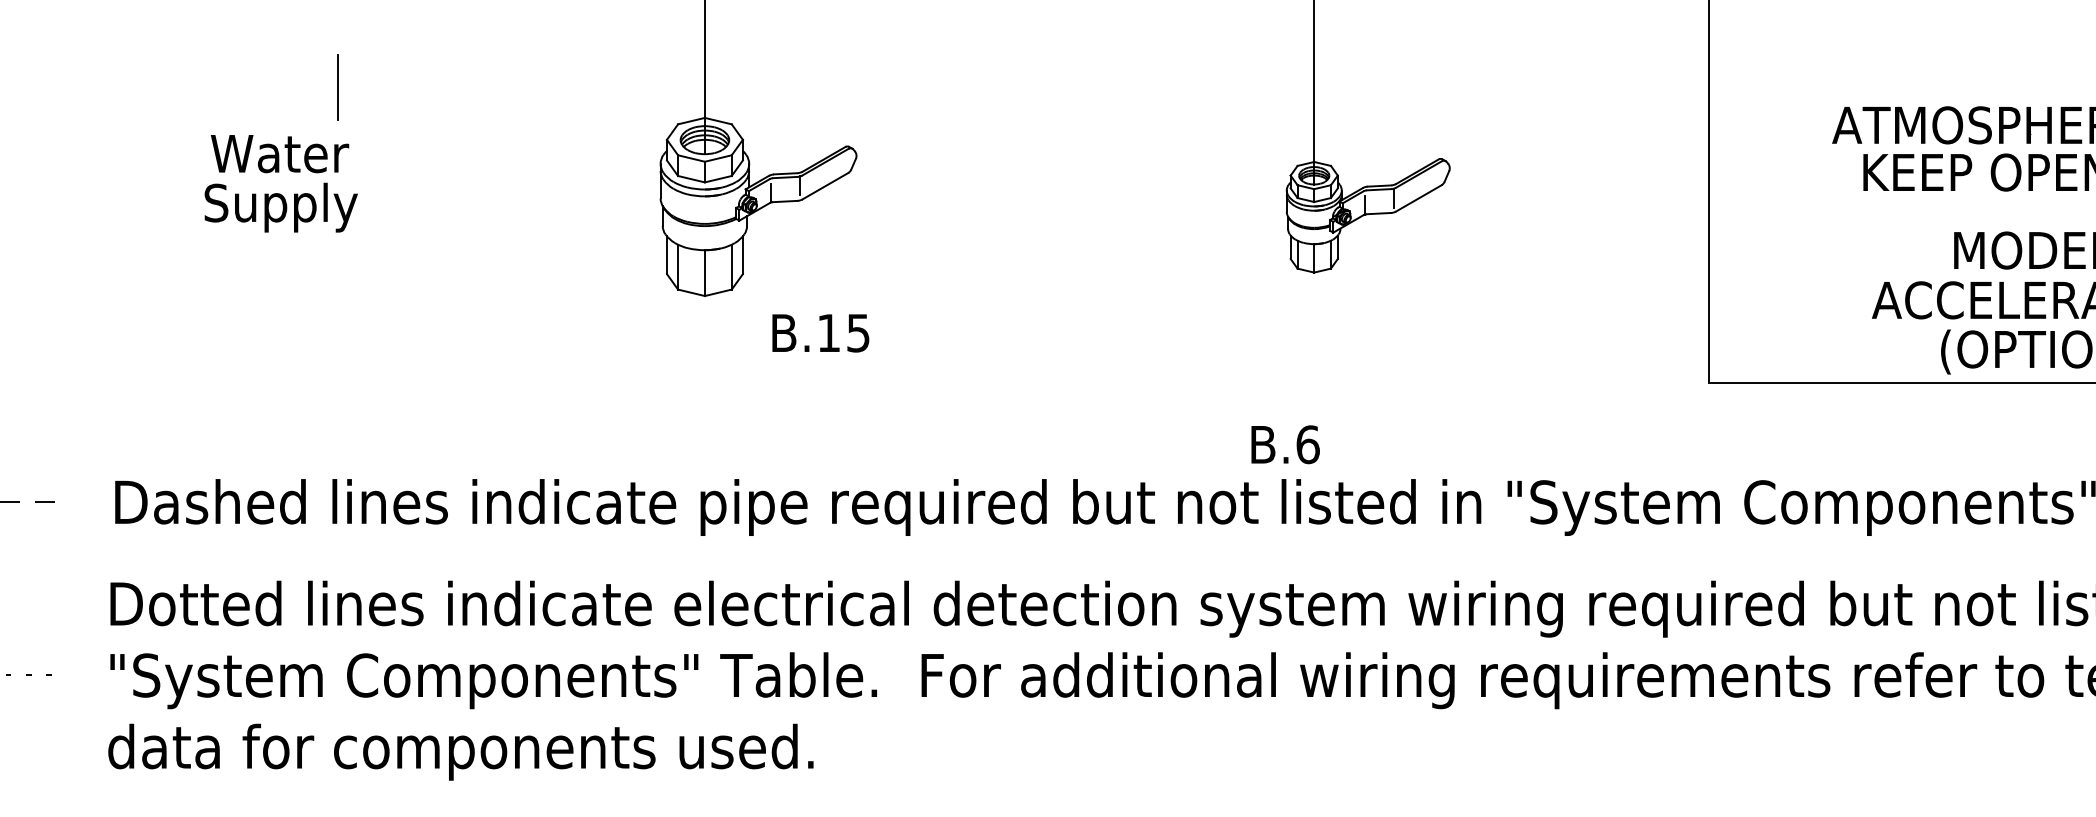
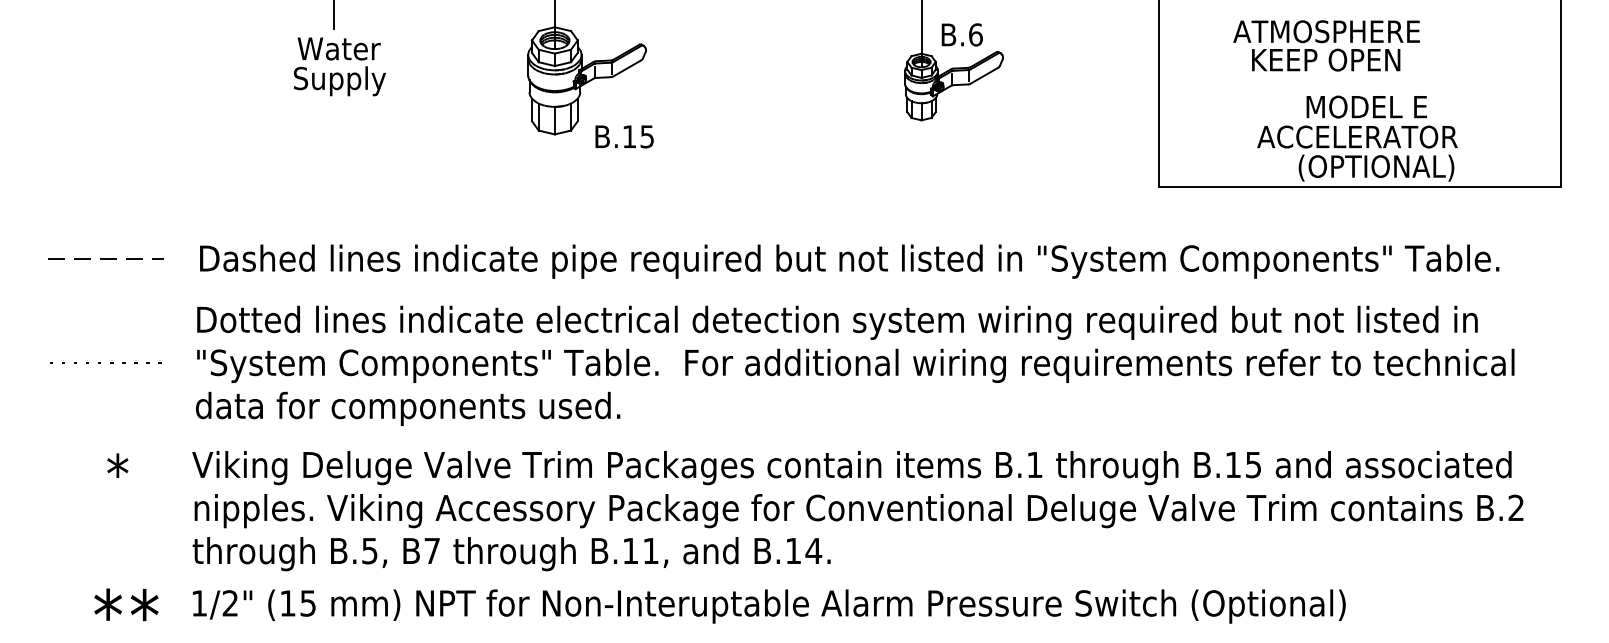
text: (280, 183) -> (339, 66), moved
text: (820, 332) -> (624, 136), moved
text: (1284, 444) -> (961, 34), moved

